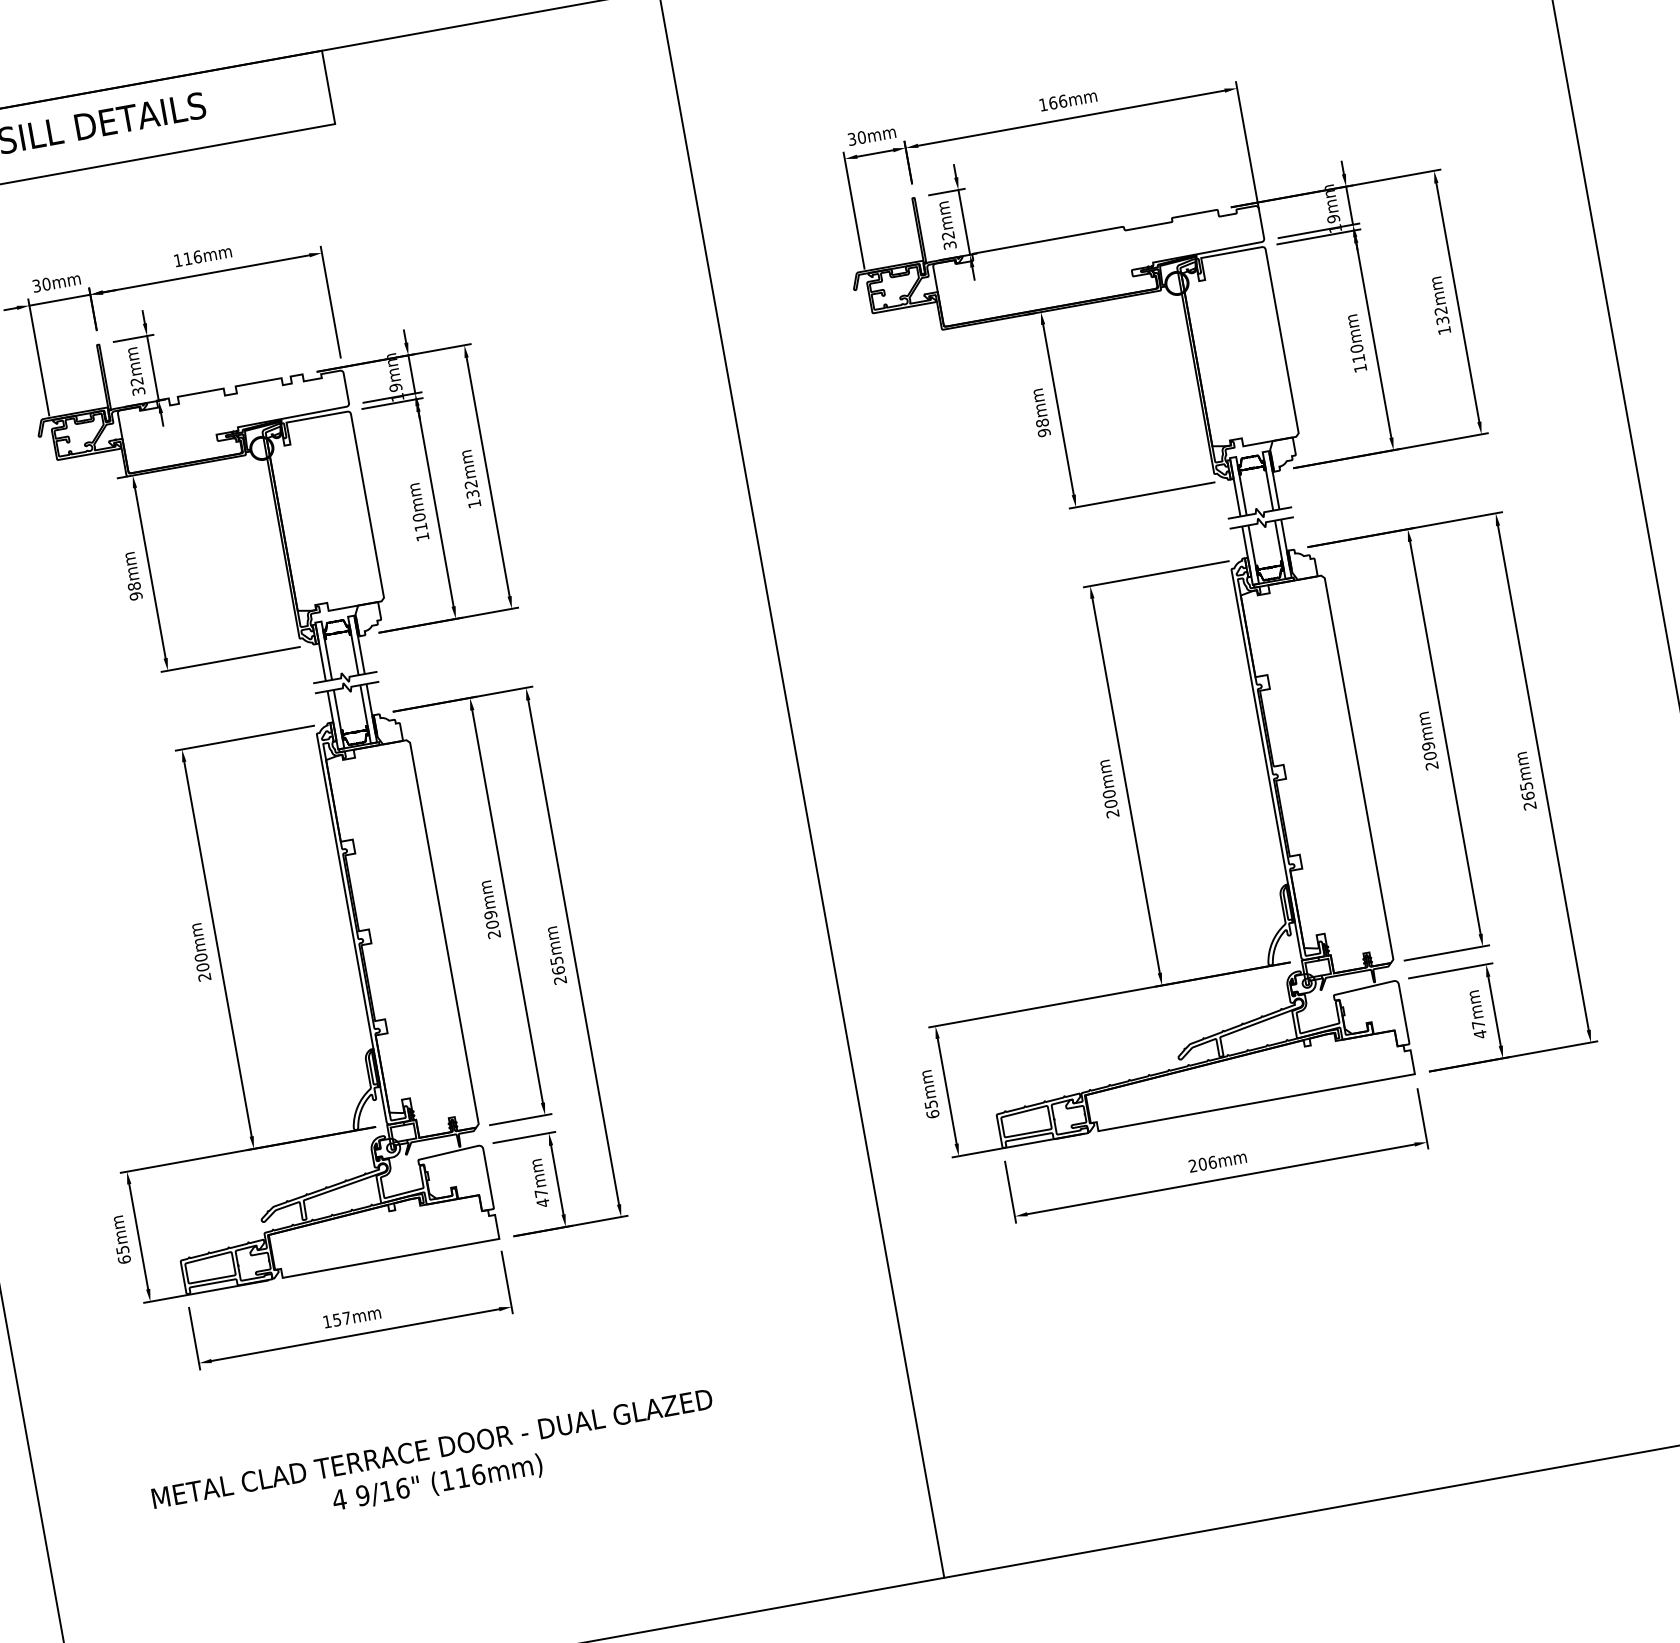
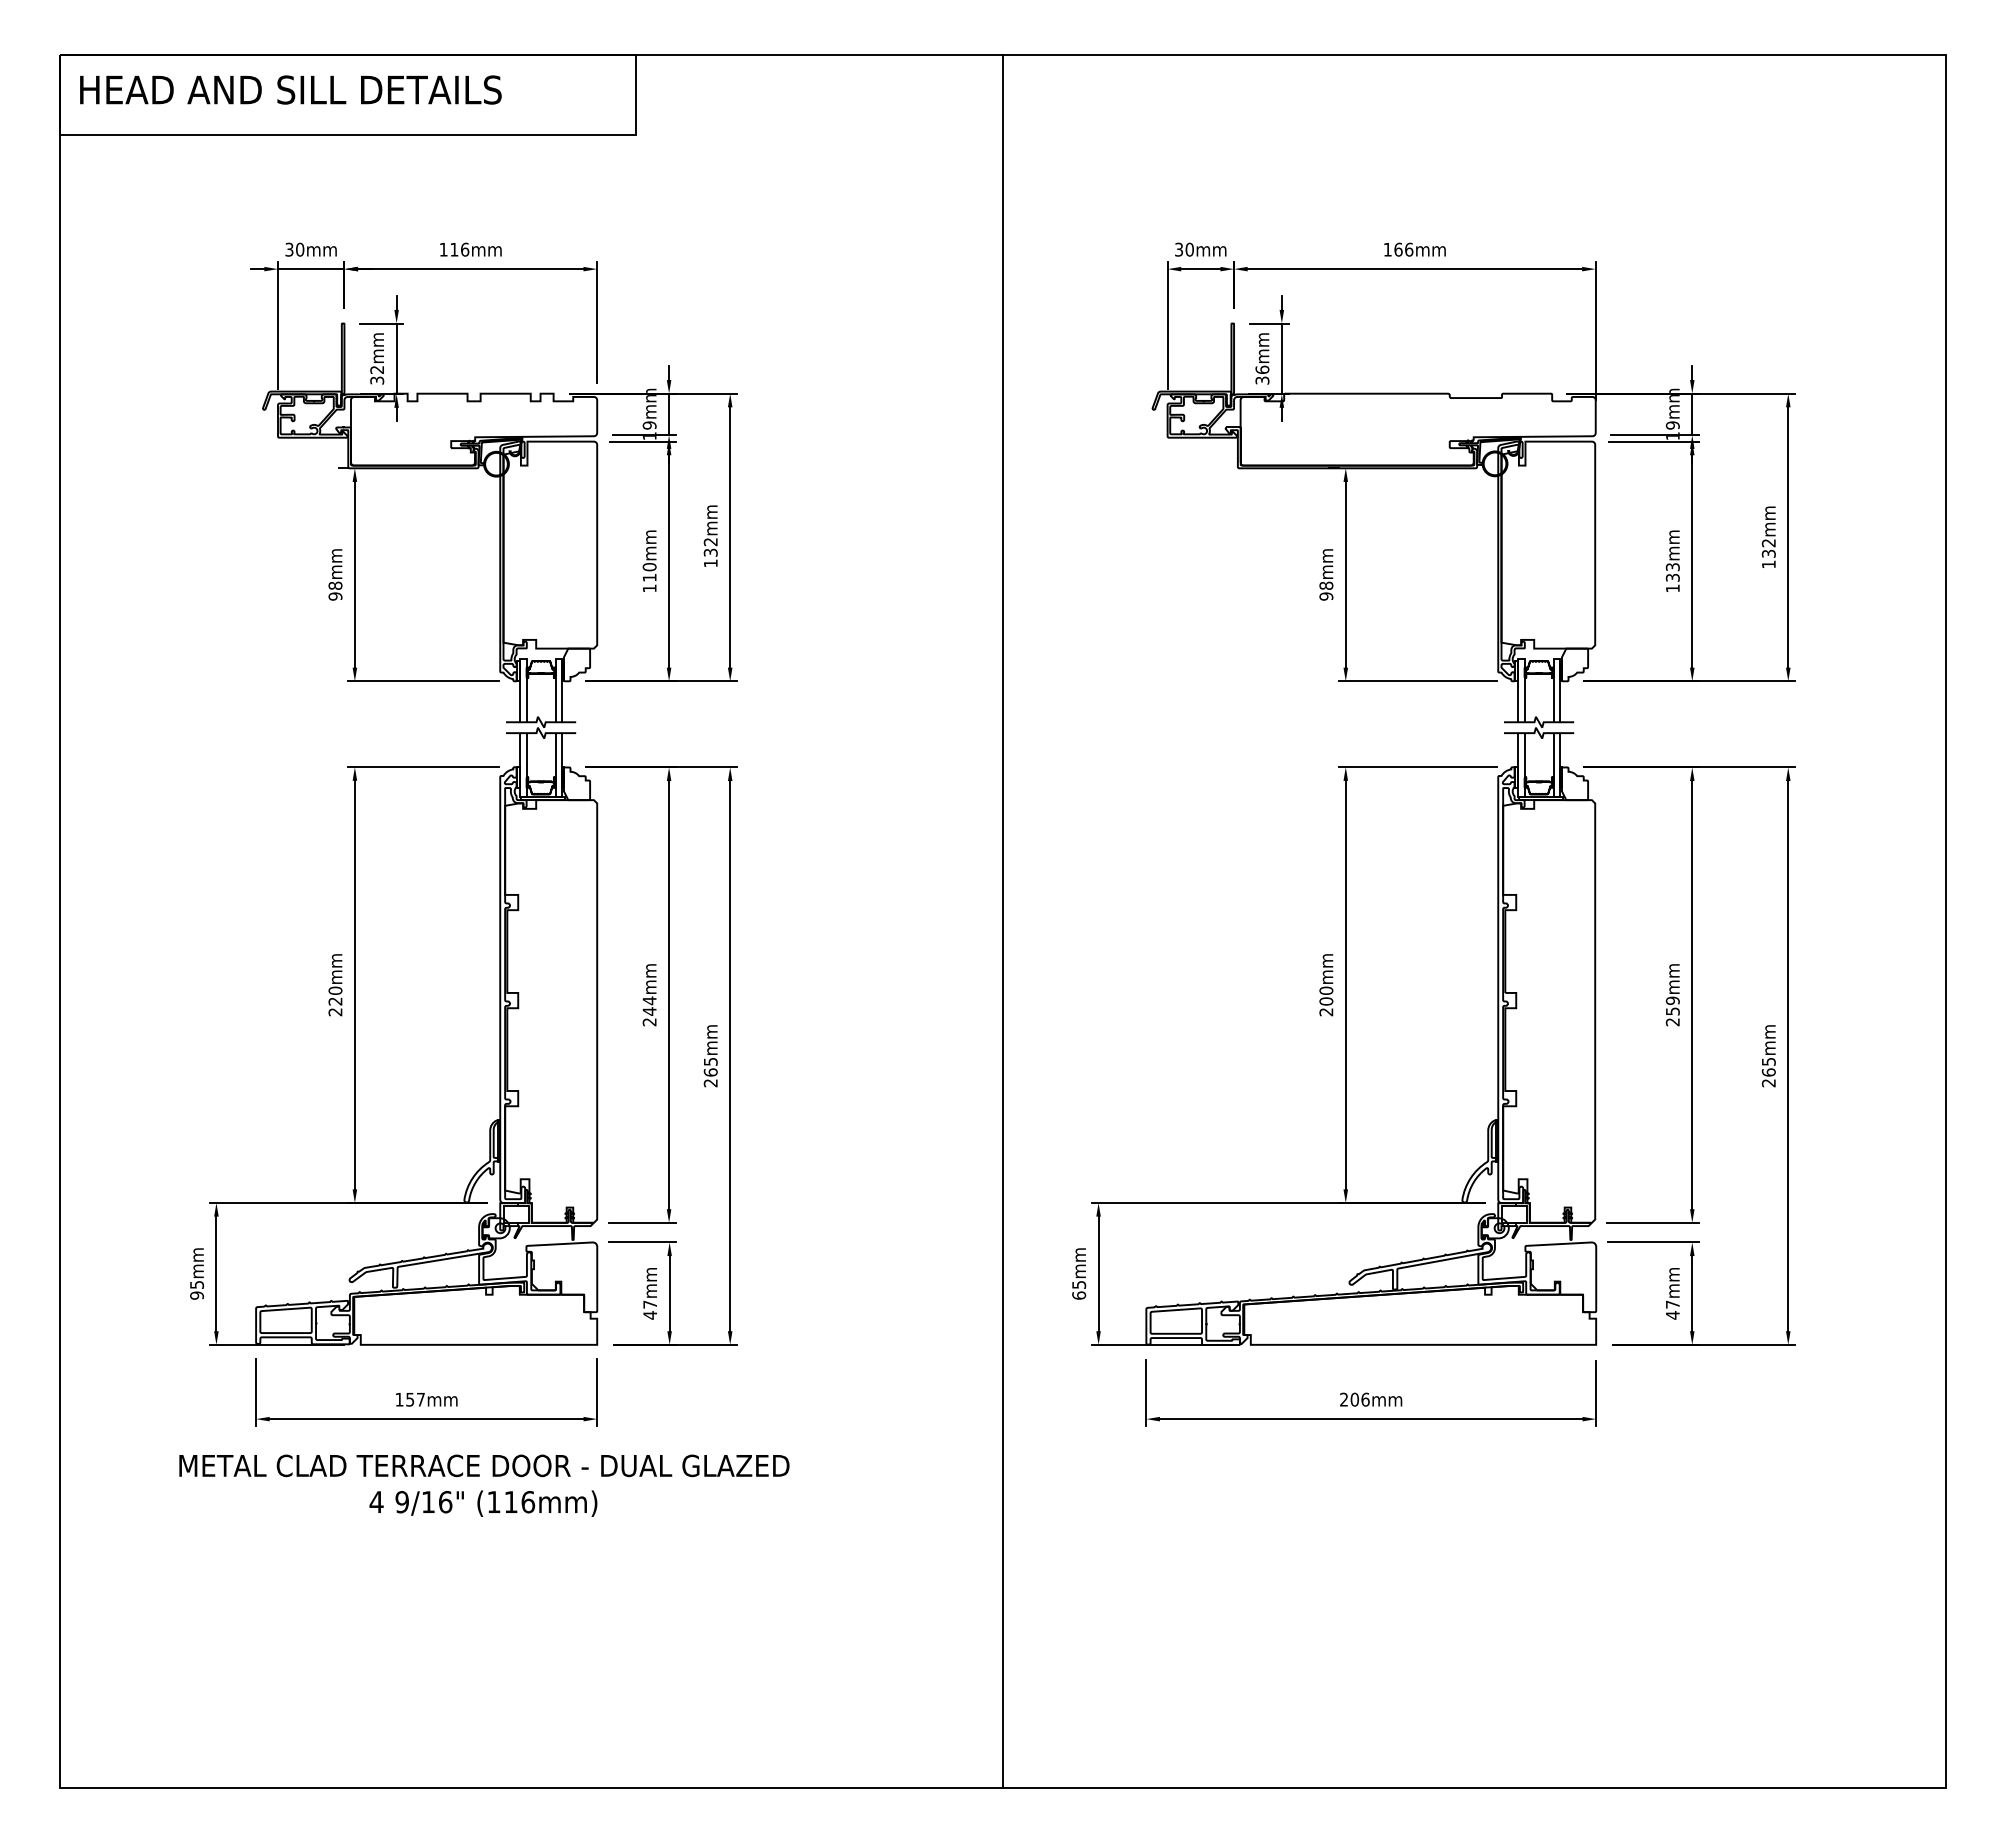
text: (948, 235) -> (1262, 369), 32mm -> 36mm
text: (1357, 353) -> (1672, 572), 110mm -> 133mm
text: (1429, 756) -> (1672, 1011), 209mm -> 259mm
text: (491, 919) -> (649, 1005), 209mm -> 244mm
text: (202, 967) -> (335, 1001), 200mm -> 220mm
text: (124, 1259) -> (196, 1295), 65mm -> 95mm
text: (435, 1466) -> (484, 1485), moved

